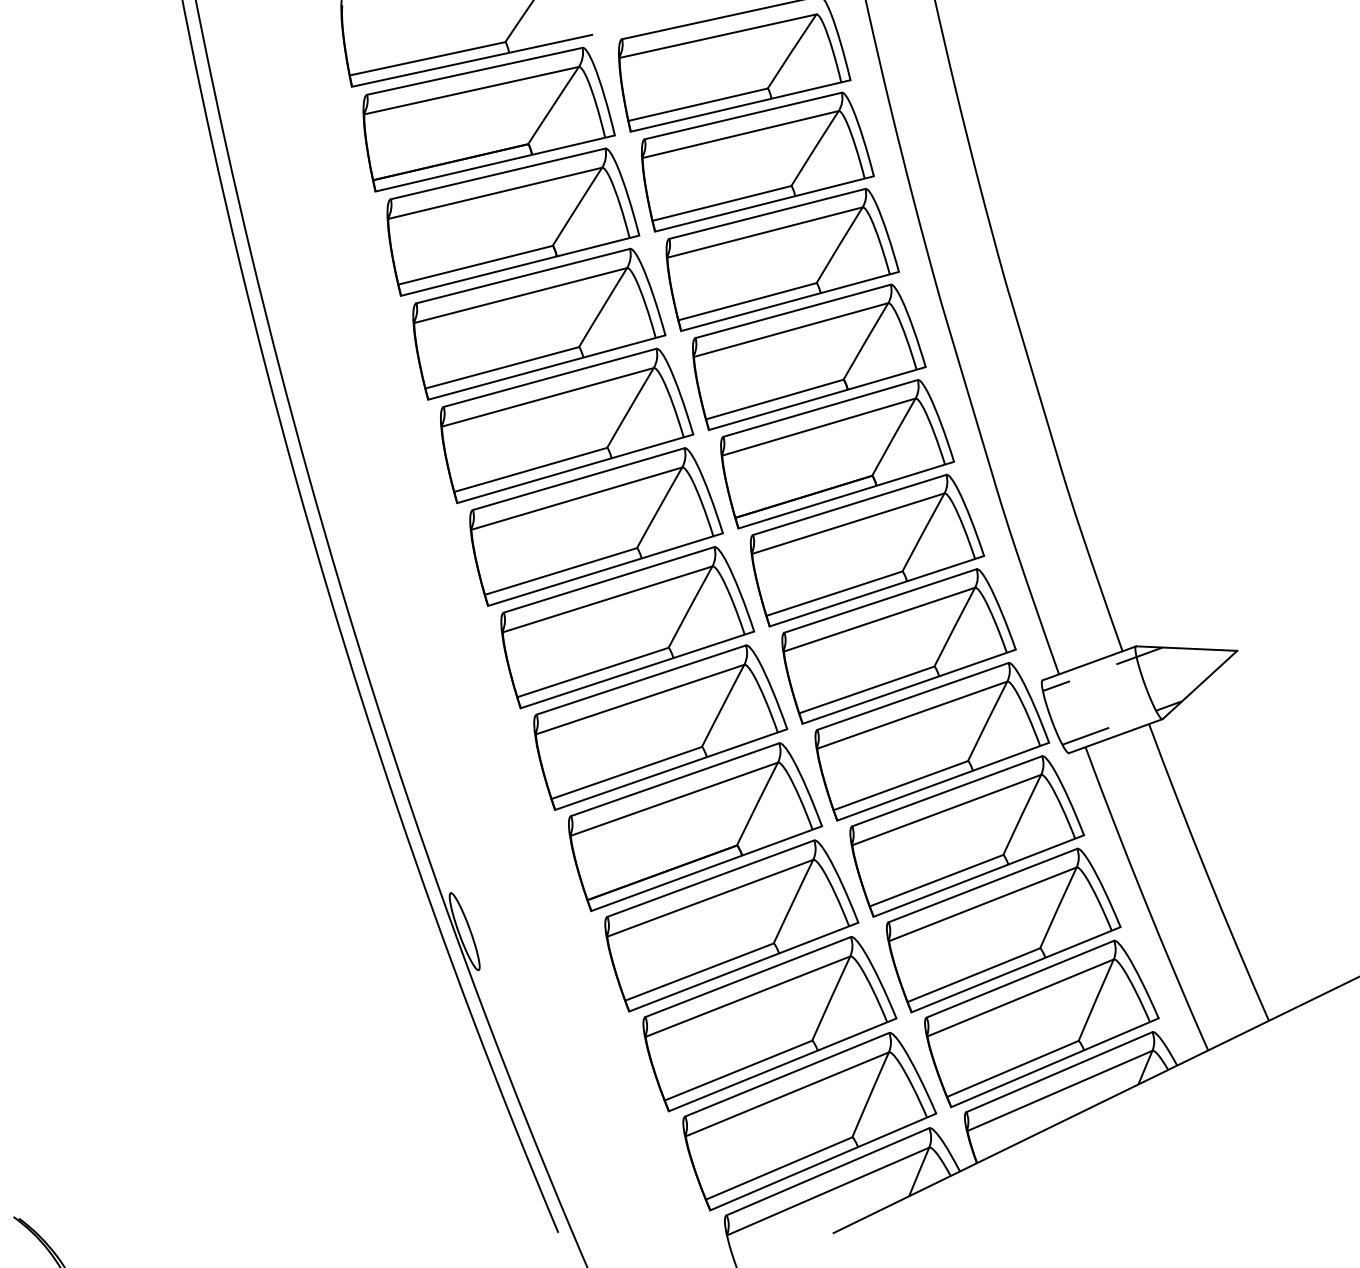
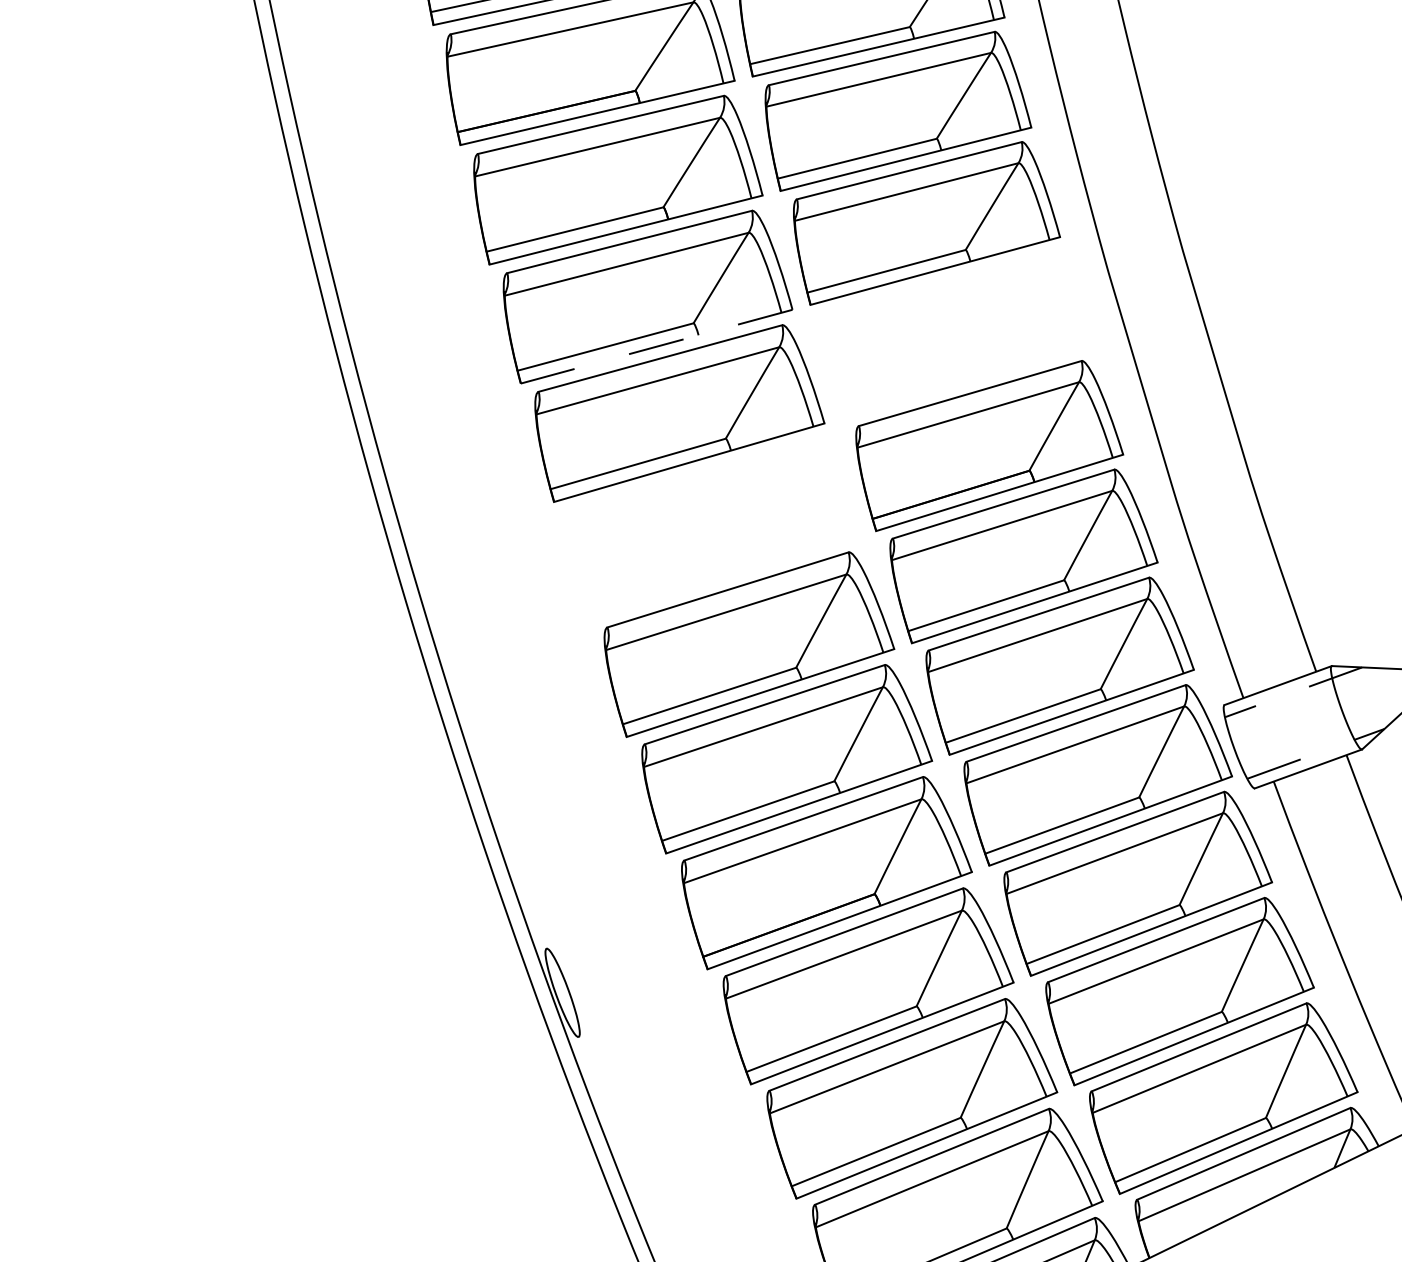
part: (809, 357) -> (957, 335), removed
line: (546, 367) -> (656, 346), solid -> dashed
part: (596, 526) -> (713, 528), removed

